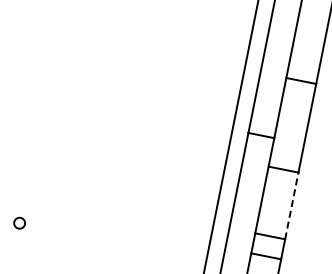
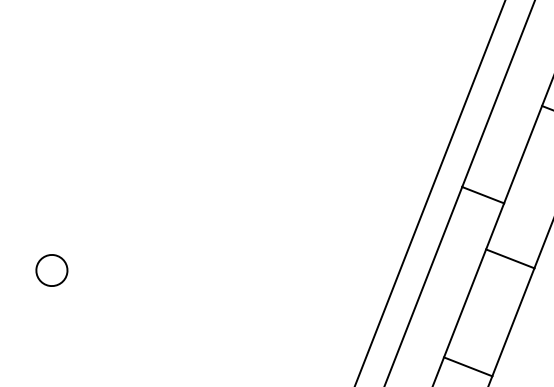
line: (291, 205) -> (512, 321), dashed -> solid
circle: (19, 223) -> (51, 271), size x1.67

